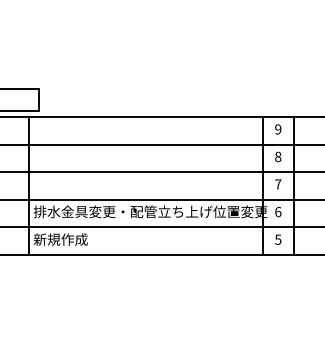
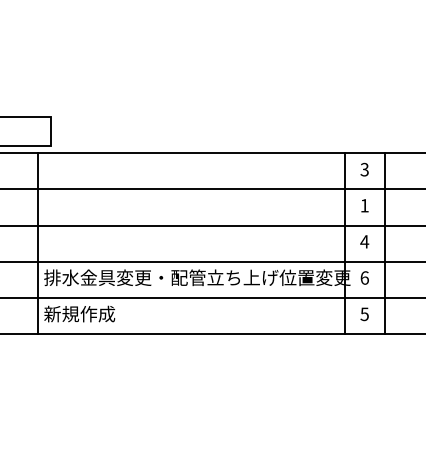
text: (278, 129) -> (365, 169), 9 -> 3
text: (278, 156) -> (365, 205), 8 -> 1
text: (277, 184) -> (363, 241), 7 -> 4

